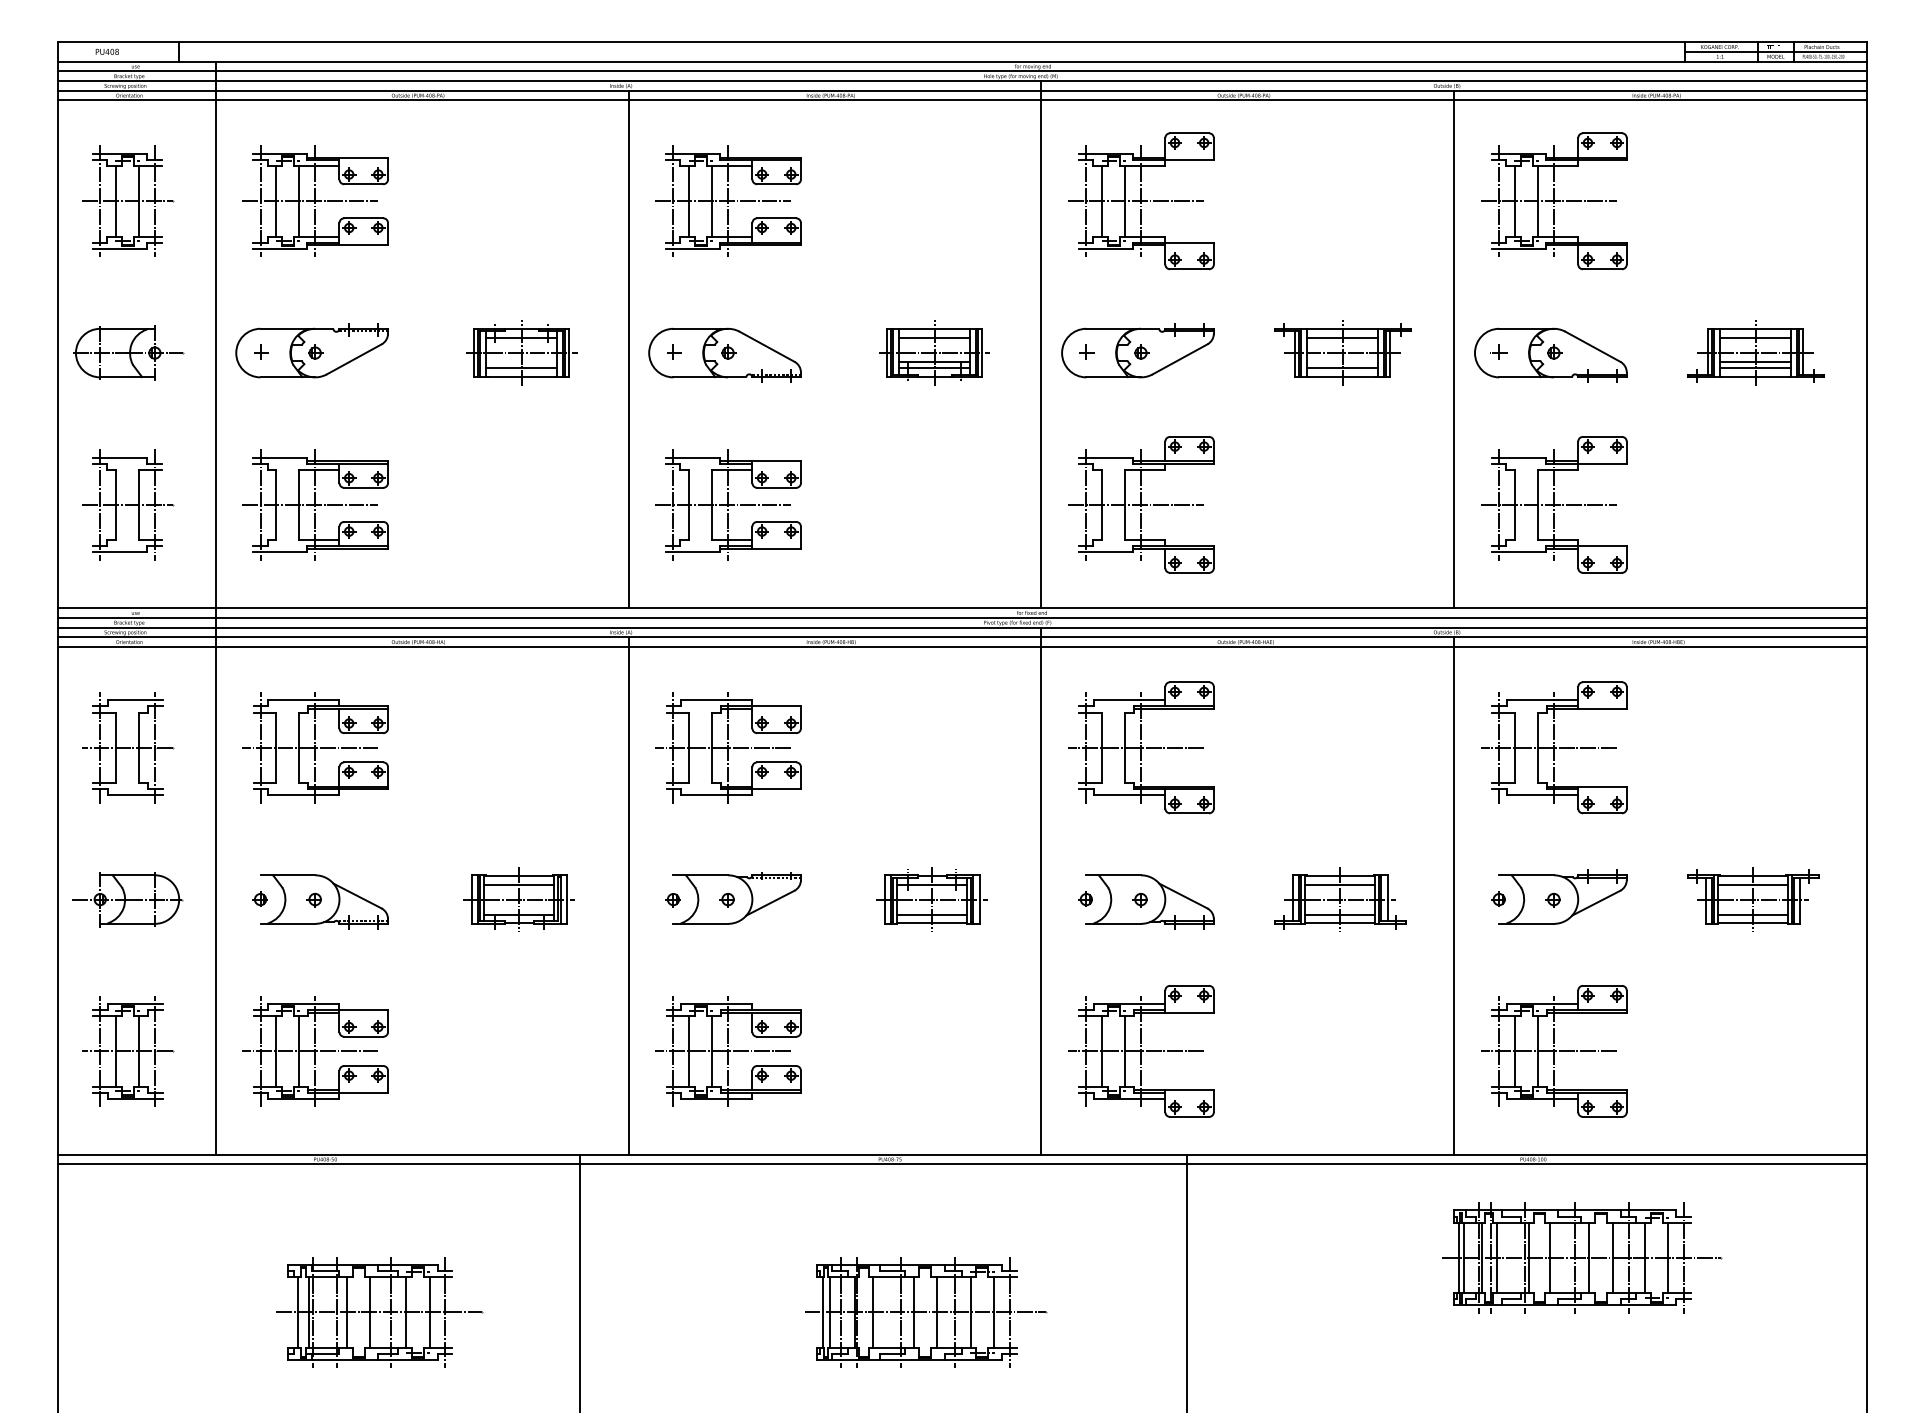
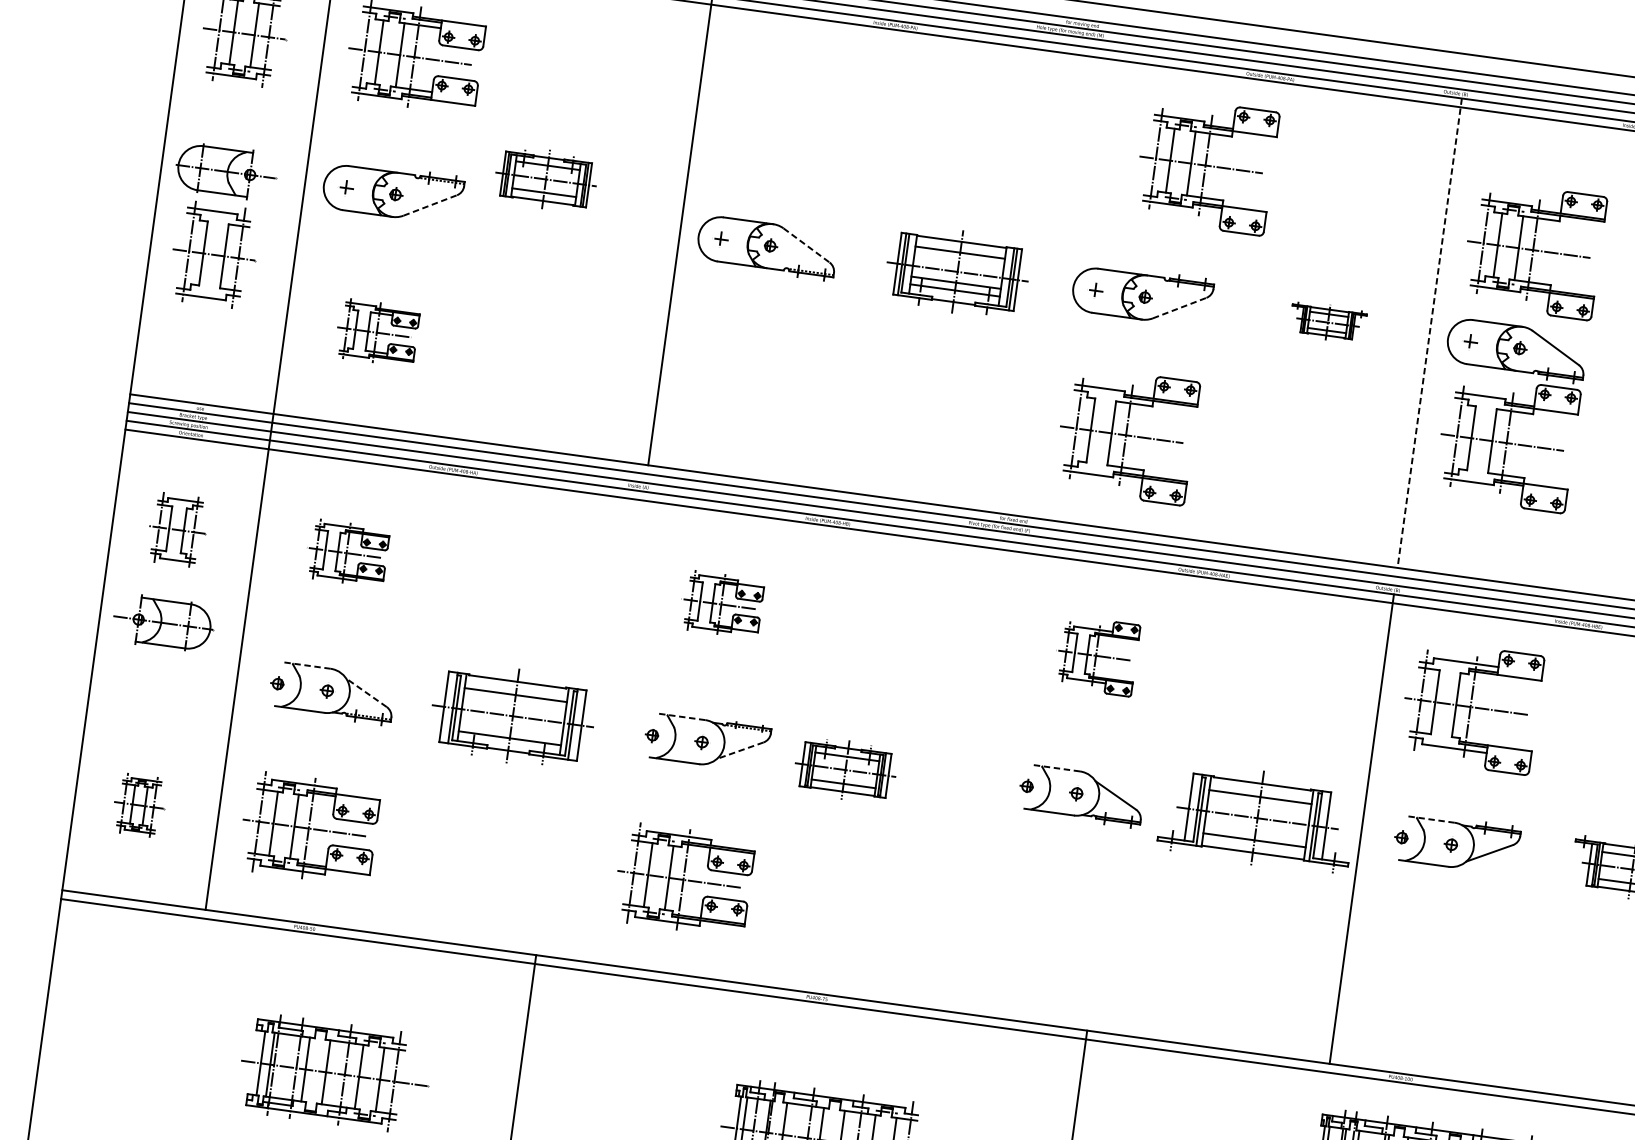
part: (728, 200) -> (789, 107), removed
part: (1141, 201) -> (1205, 165), moved
part: (1554, 201) -> (1533, 250), moved
line: (1041, 344) -> (1055, 277), removed
line: (767, 347) -> (806, 246), solid -> dashed
line: (1454, 349) -> (1429, 333), solid -> dashed
part: (521, 352) -> (545, 178), moved
part: (934, 352) -> (957, 271), size x1.4
part: (1342, 352) -> (1327, 322), size x0.6
line: (354, 359) -> (430, 205), solid -> dashed
line: (1180, 359) -> (1180, 308), solid -> dashed
part: (128, 504) -> (214, 254), moved
part: (315, 504) -> (377, 332), size x0.6
part: (728, 504) -> (751, 383), removed
part: (1554, 504) -> (1507, 442), moved
part: (128, 747) -> (177, 529), size x0.7
part: (315, 747) -> (346, 552), size x0.6
part: (728, 747) -> (721, 604), size x0.6
part: (1141, 747) -> (1096, 655), size x0.6
line: (287, 875) -> (305, 665), solid -> dashed
line: (700, 875) -> (680, 716), solid -> dashed
line: (1113, 875) -> (1055, 768), solid -> dashed
line: (1526, 875) -> (1429, 819), solid -> dashed
line: (1041, 890) -> (987, 772), removed
line: (357, 895) -> (366, 692), solid -> dashed
line: (628, 895) -> (612, 726), removed
part: (127, 899) -> (163, 622), moved
part: (518, 899) -> (512, 716), size x1.6
part: (931, 899) -> (844, 769), moved
part: (1340, 899) -> (1258, 818), size x1.6
line: (769, 903) -> (739, 750), solid -> dashed
part: (128, 1051) -> (139, 805), size x0.6
part: (1141, 1051) -> (1058, 931), removed
part: (1554, 1051) -> (1433, 982), removed

